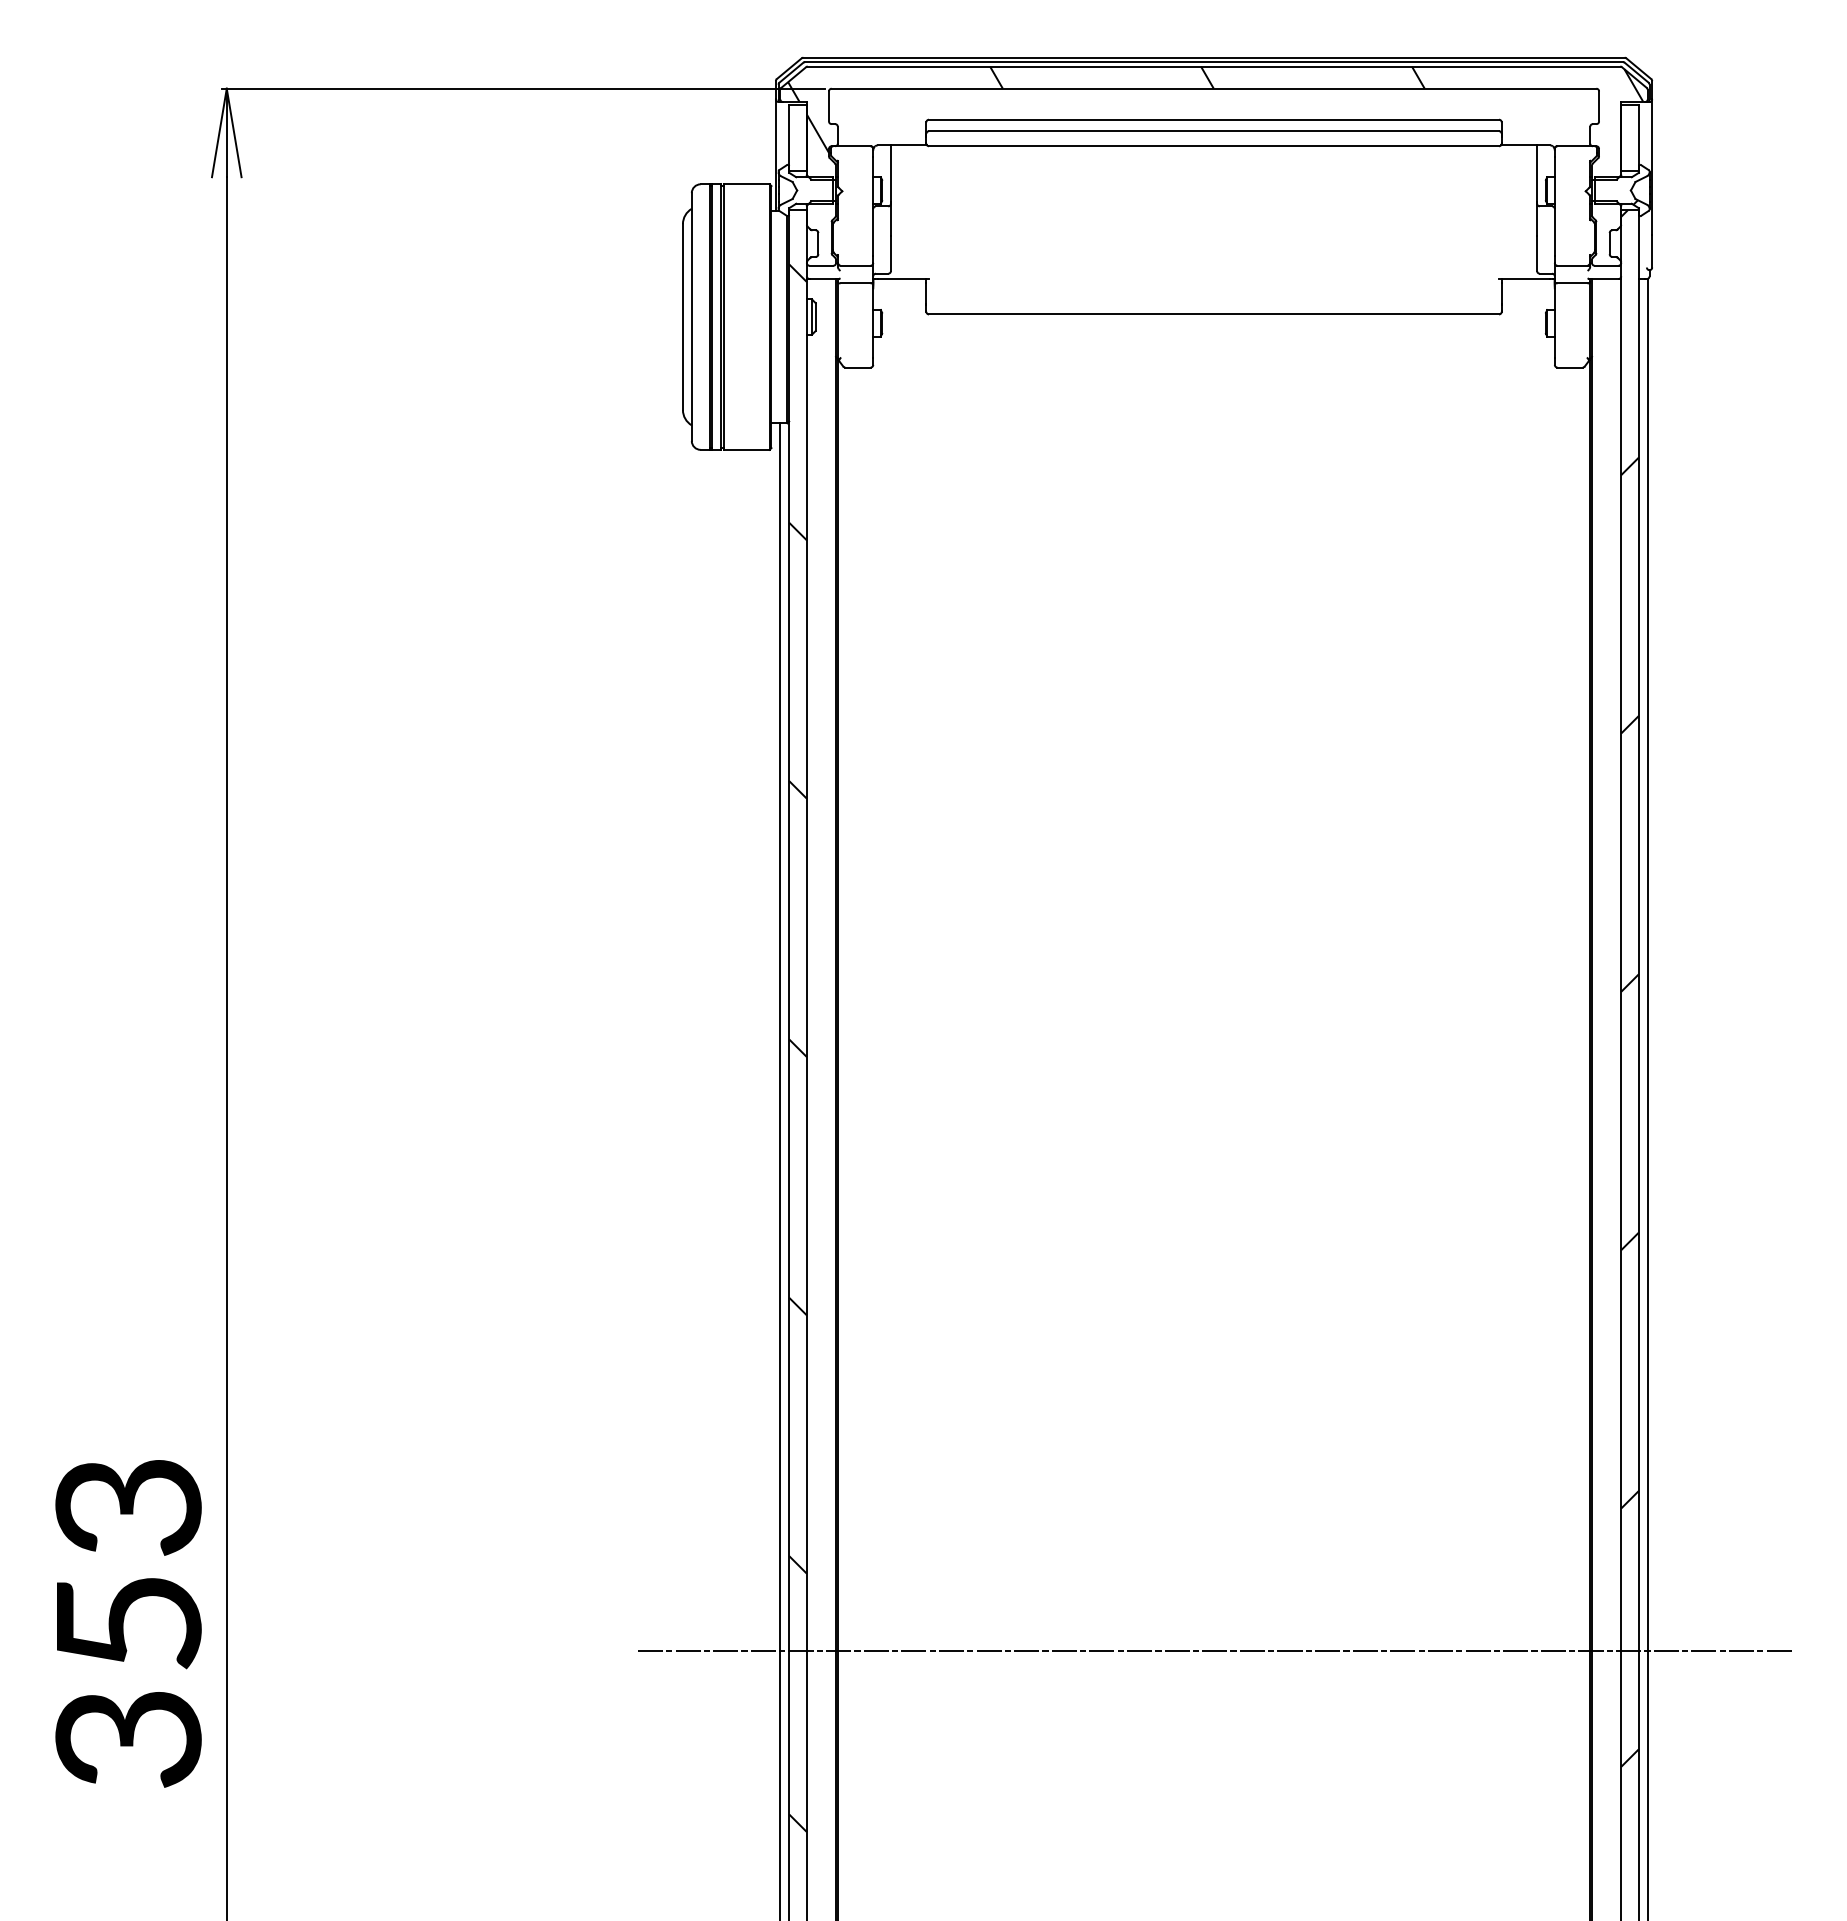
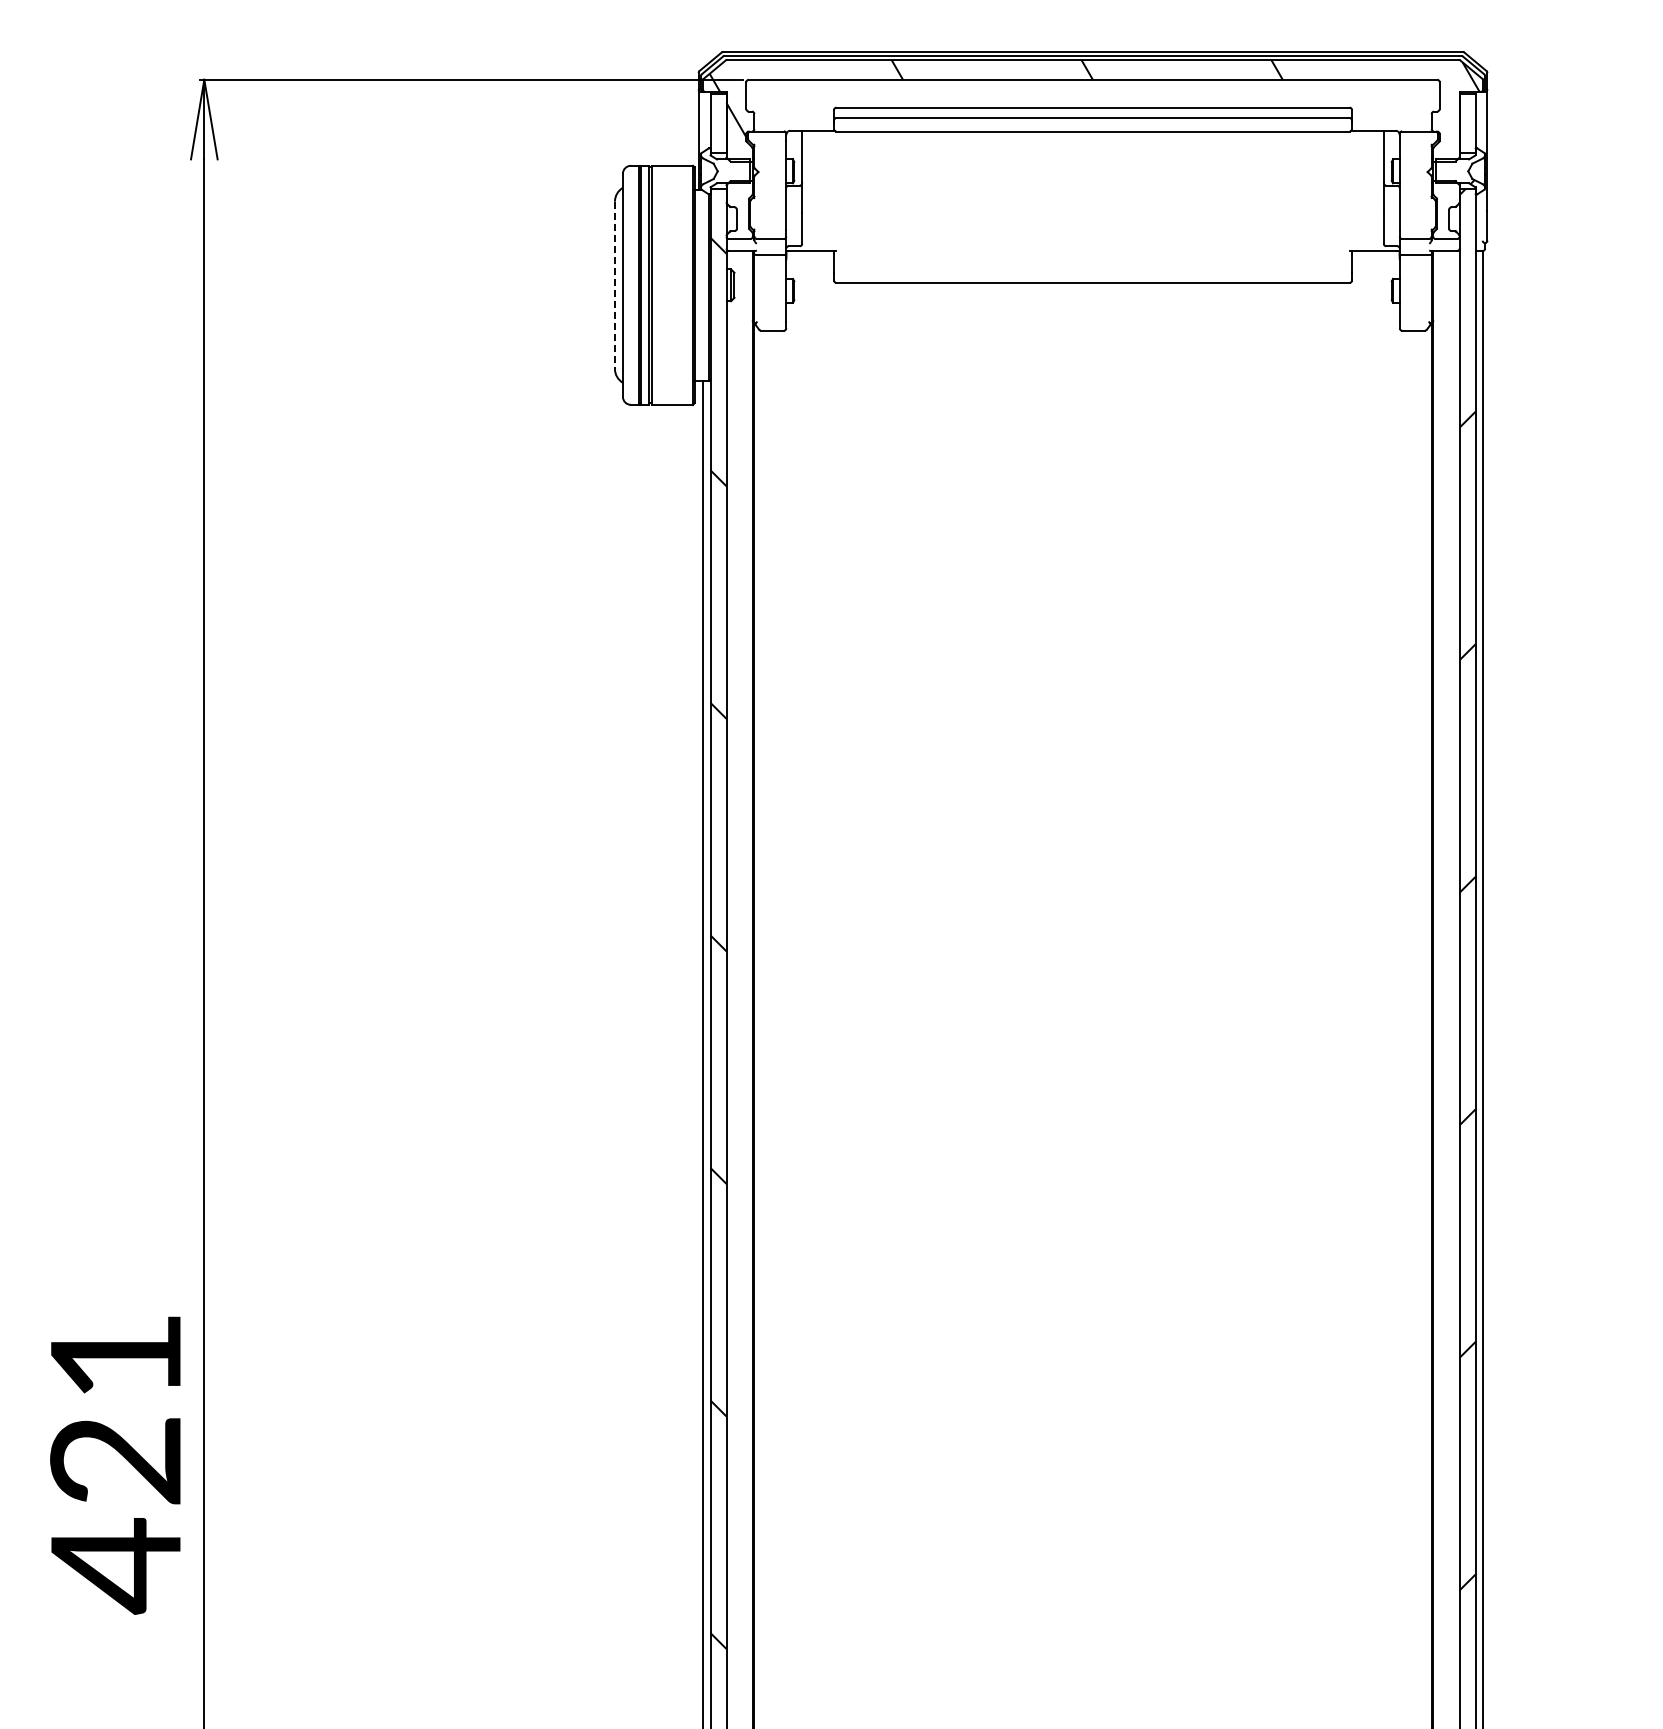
line: (682, 317) -> (614, 285), solid -> dashed
text: (128, 1627) -> (115, 1464), 353 -> 421
line: (1213, 1651) -> (1092, 1486), removed

